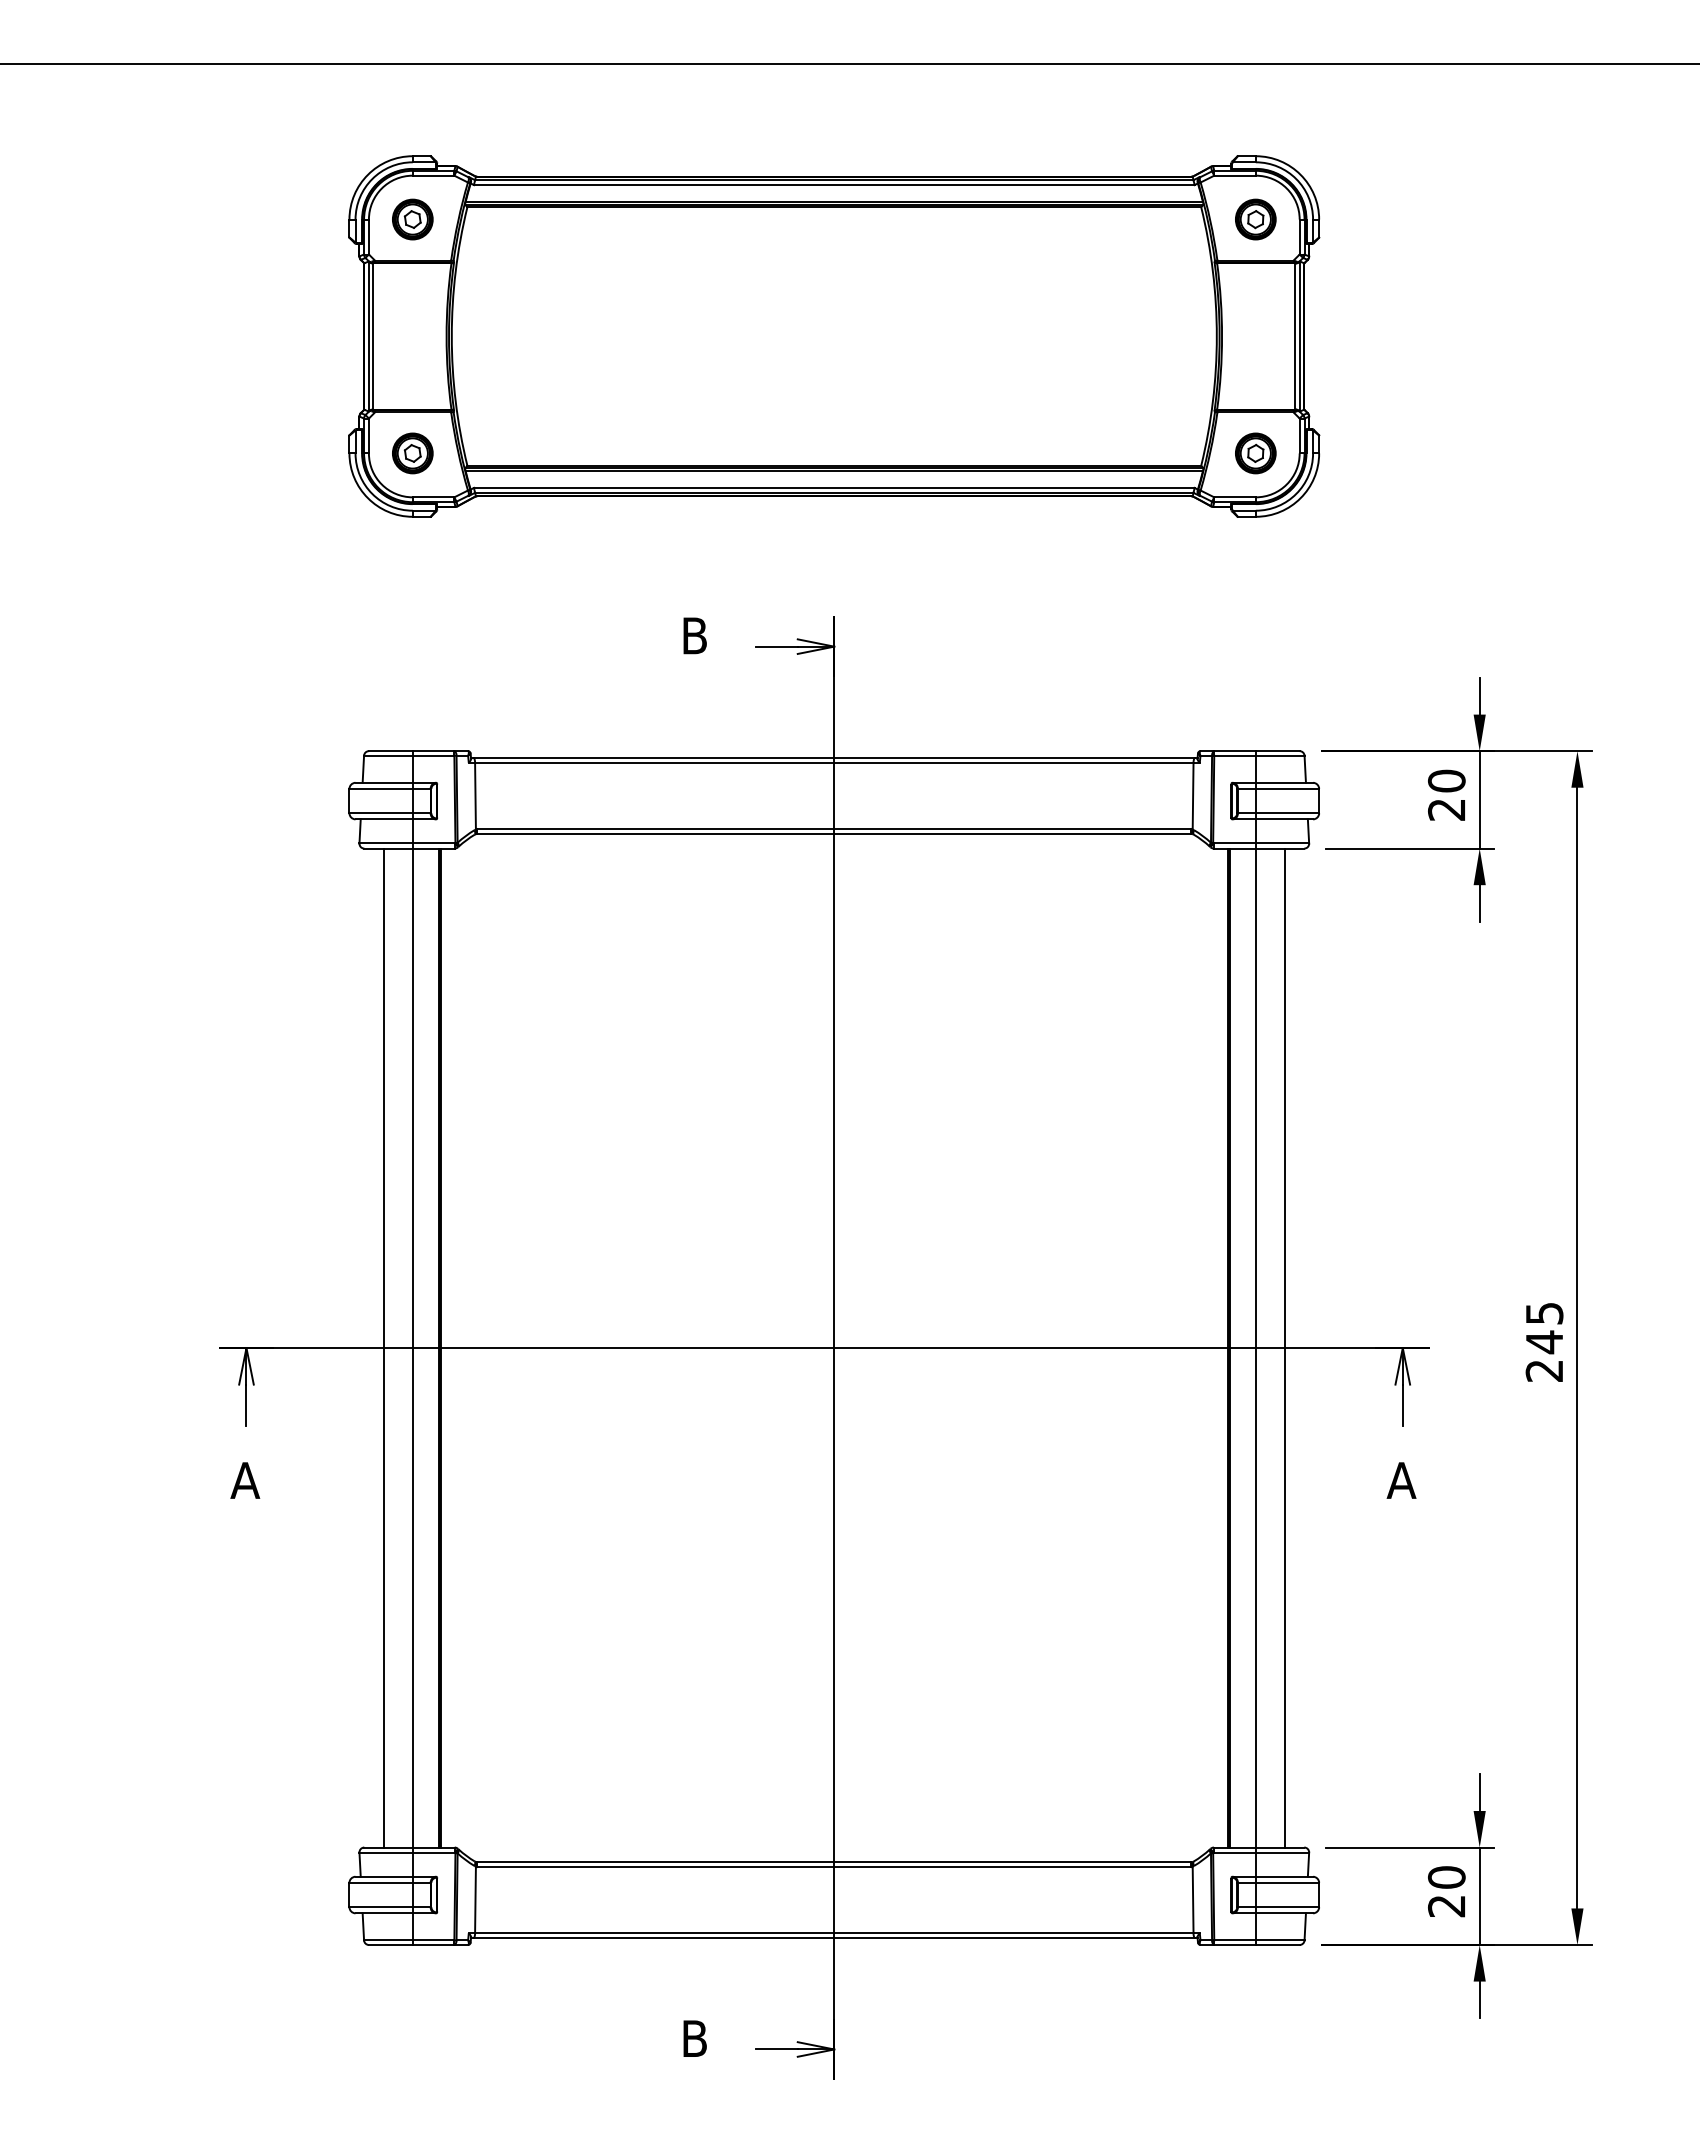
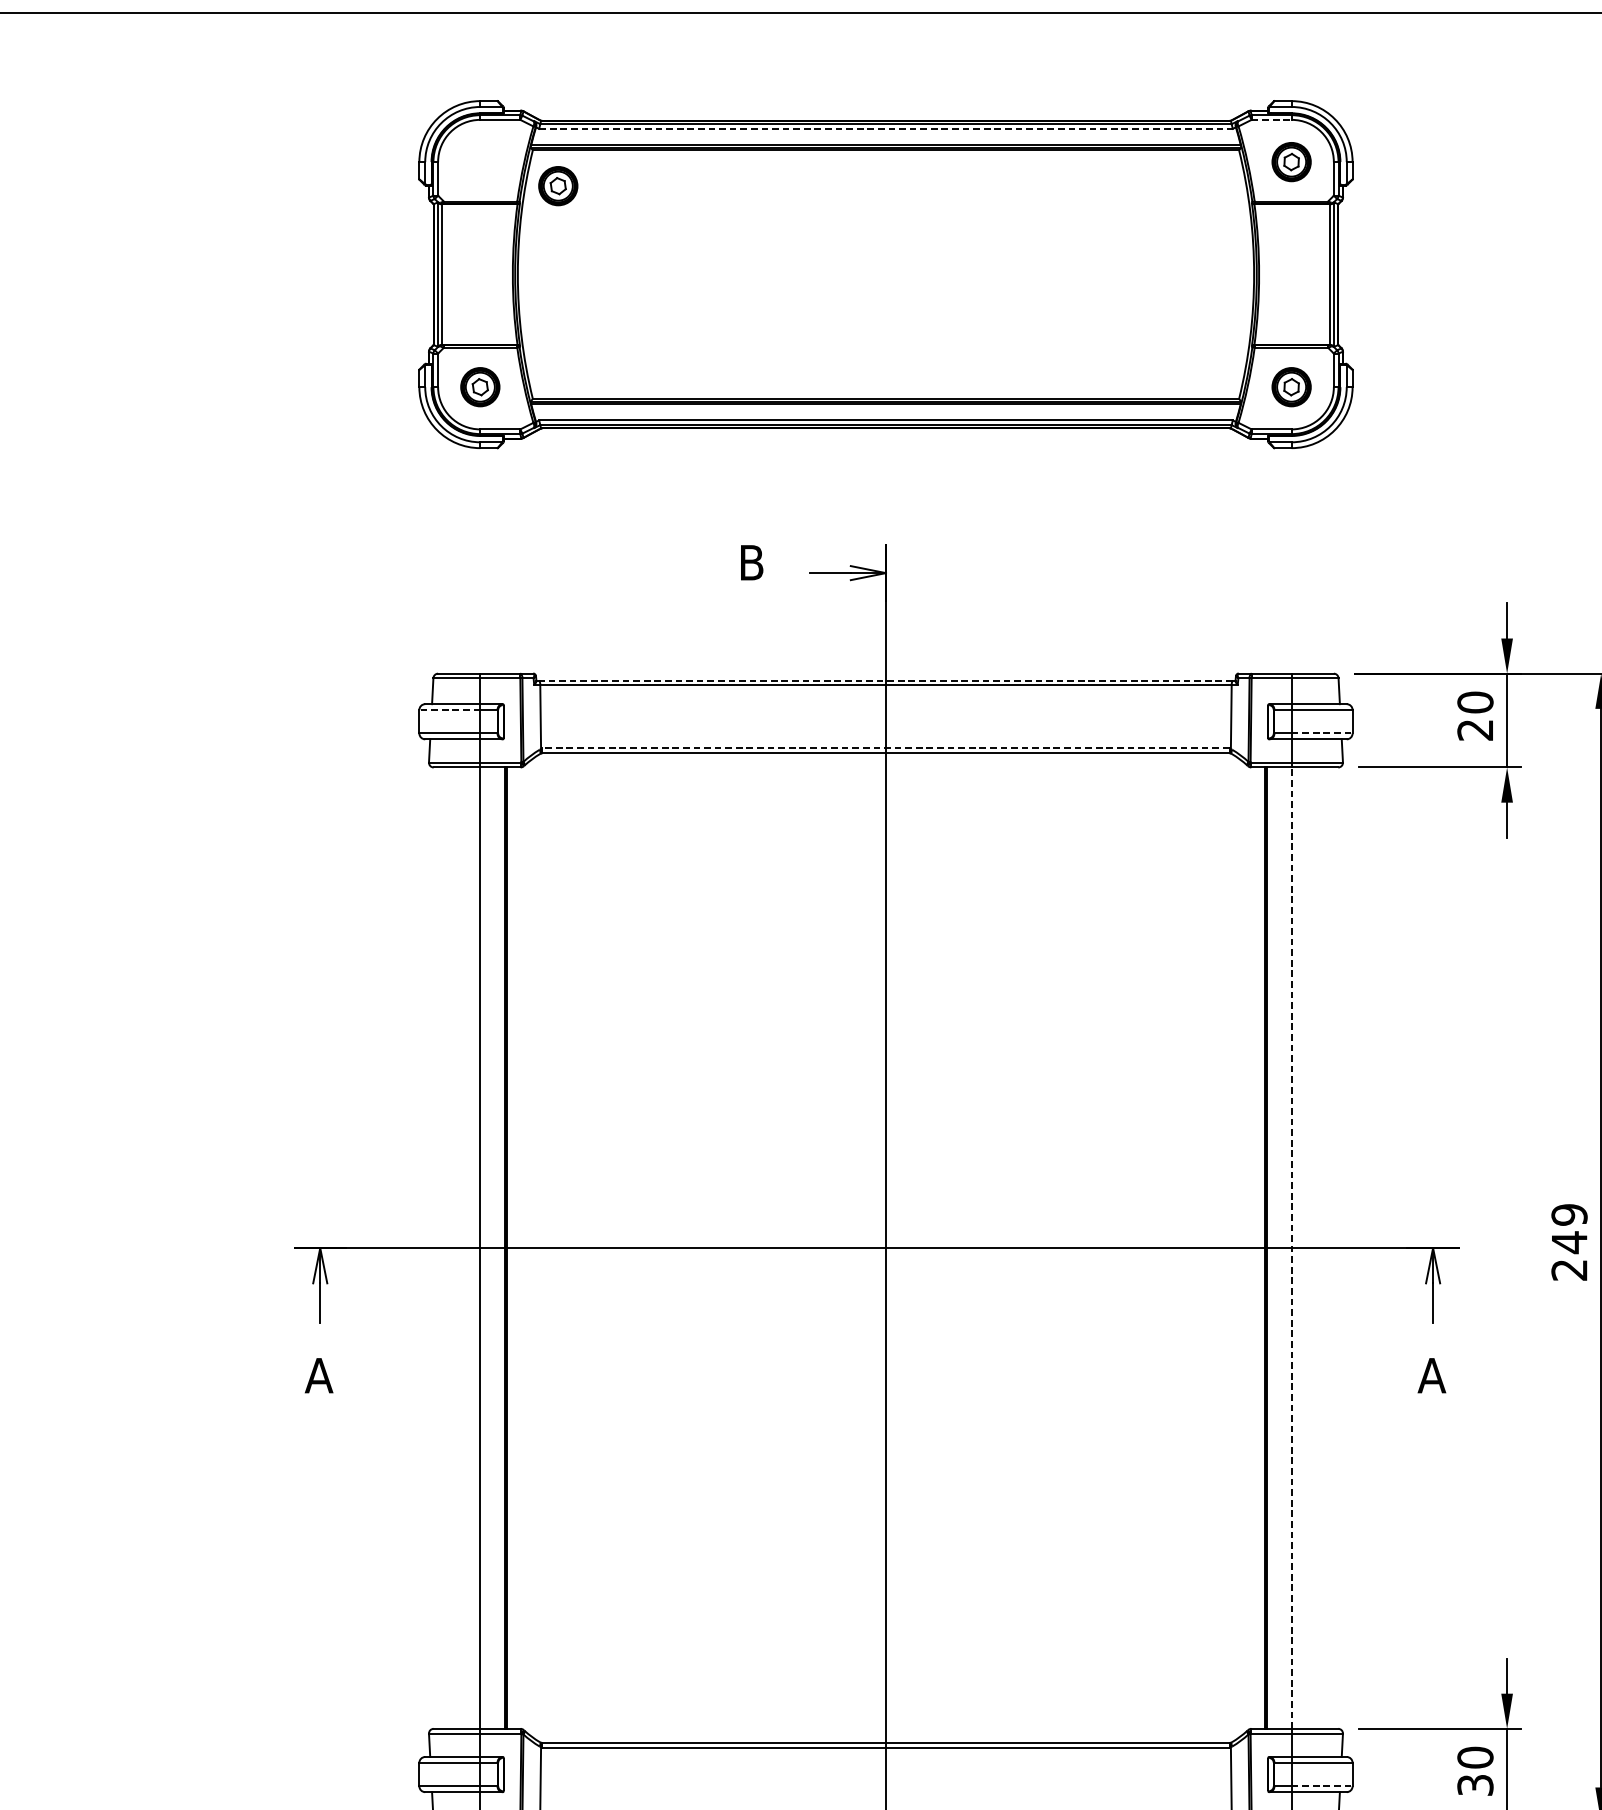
line: (1235, 175) -> (1272, 119), solid -> dashed
line: (834, 185) -> (886, 129), solid -> dashed
part: (412, 219) -> (557, 186), moved
line: (833, 758) -> (885, 680), solid -> dashed
line: (381, 788) -> (450, 709), solid -> dashed
line: (1287, 813) -> (1322, 733), solid -> dashed
line: (833, 828) -> (885, 748), solid -> dashed
text: (1544, 1313) -> (1569, 1214), 245 -> 249
line: (383, 1347) -> (452, 1247), removed
line: (1255, 1347) -> (1291, 1247), solid -> dashed
line: (1285, 1347) -> (1320, 1247), removed
text: (1446, 1906) -> (1475, 1785), 20 -> 30
line: (1287, 1907) -> (1322, 1786), solid -> dashed

